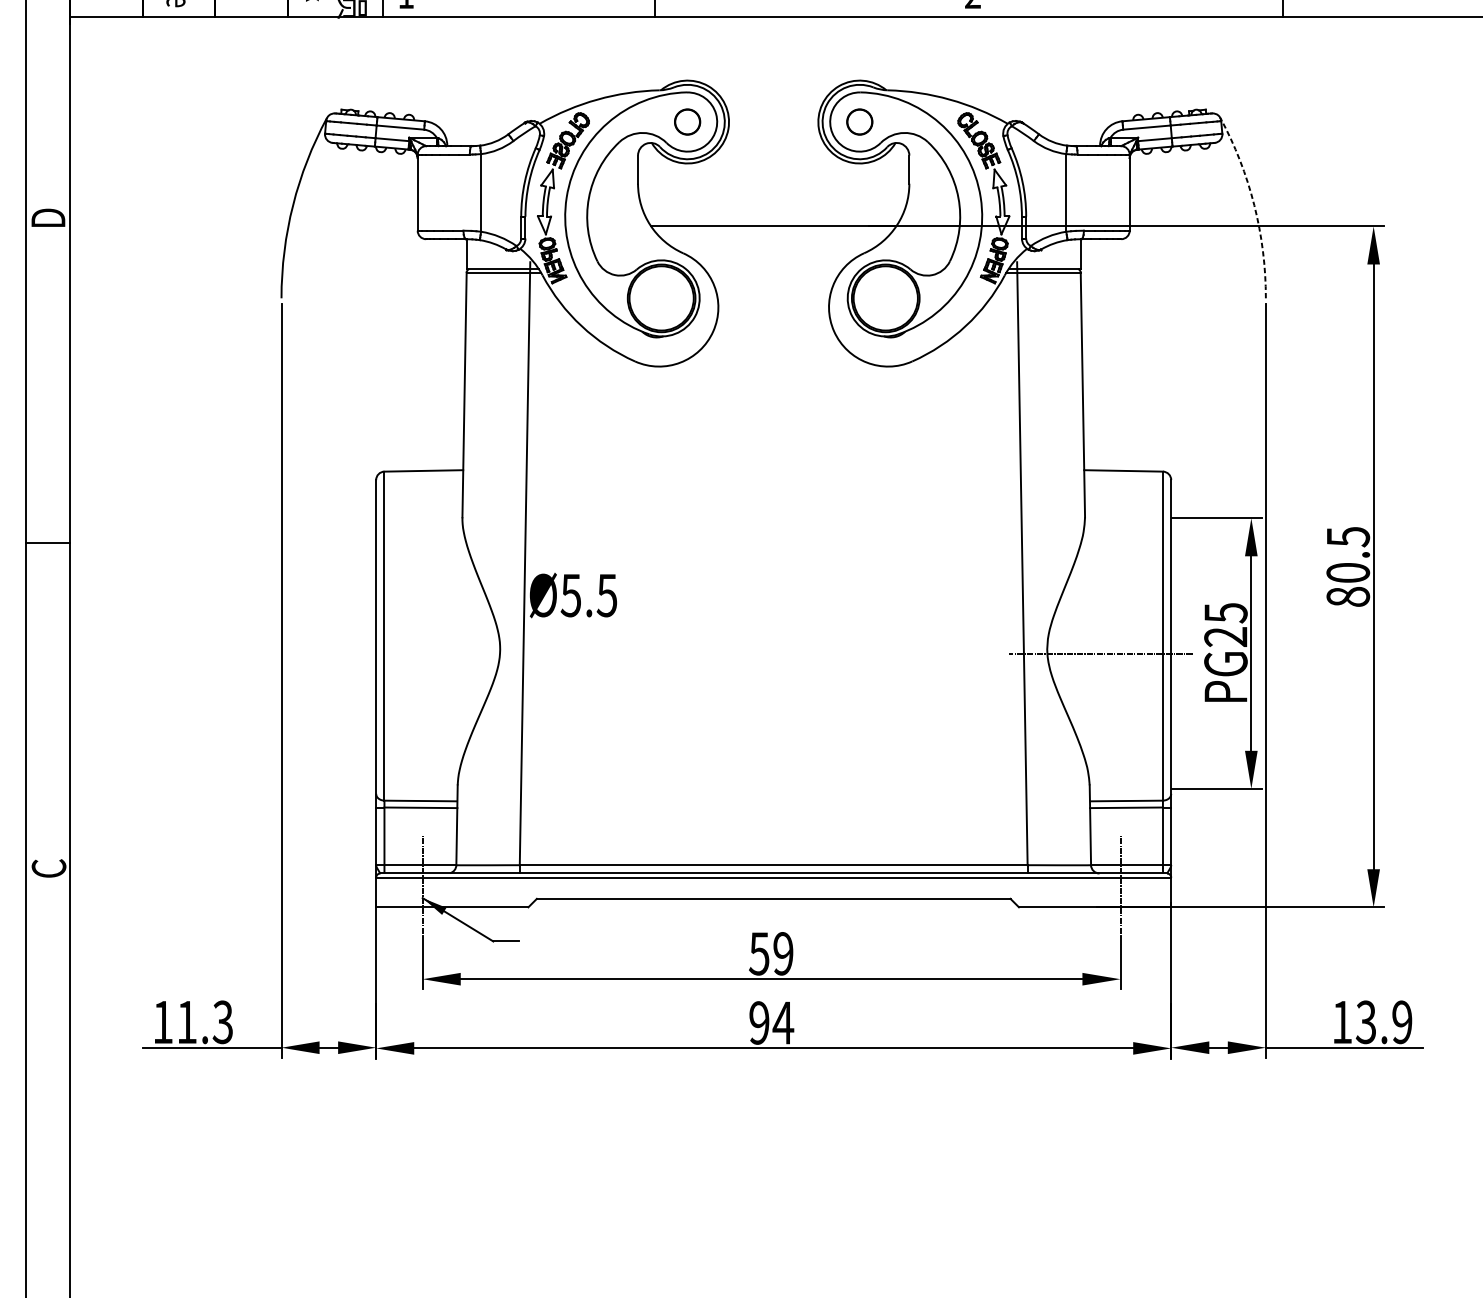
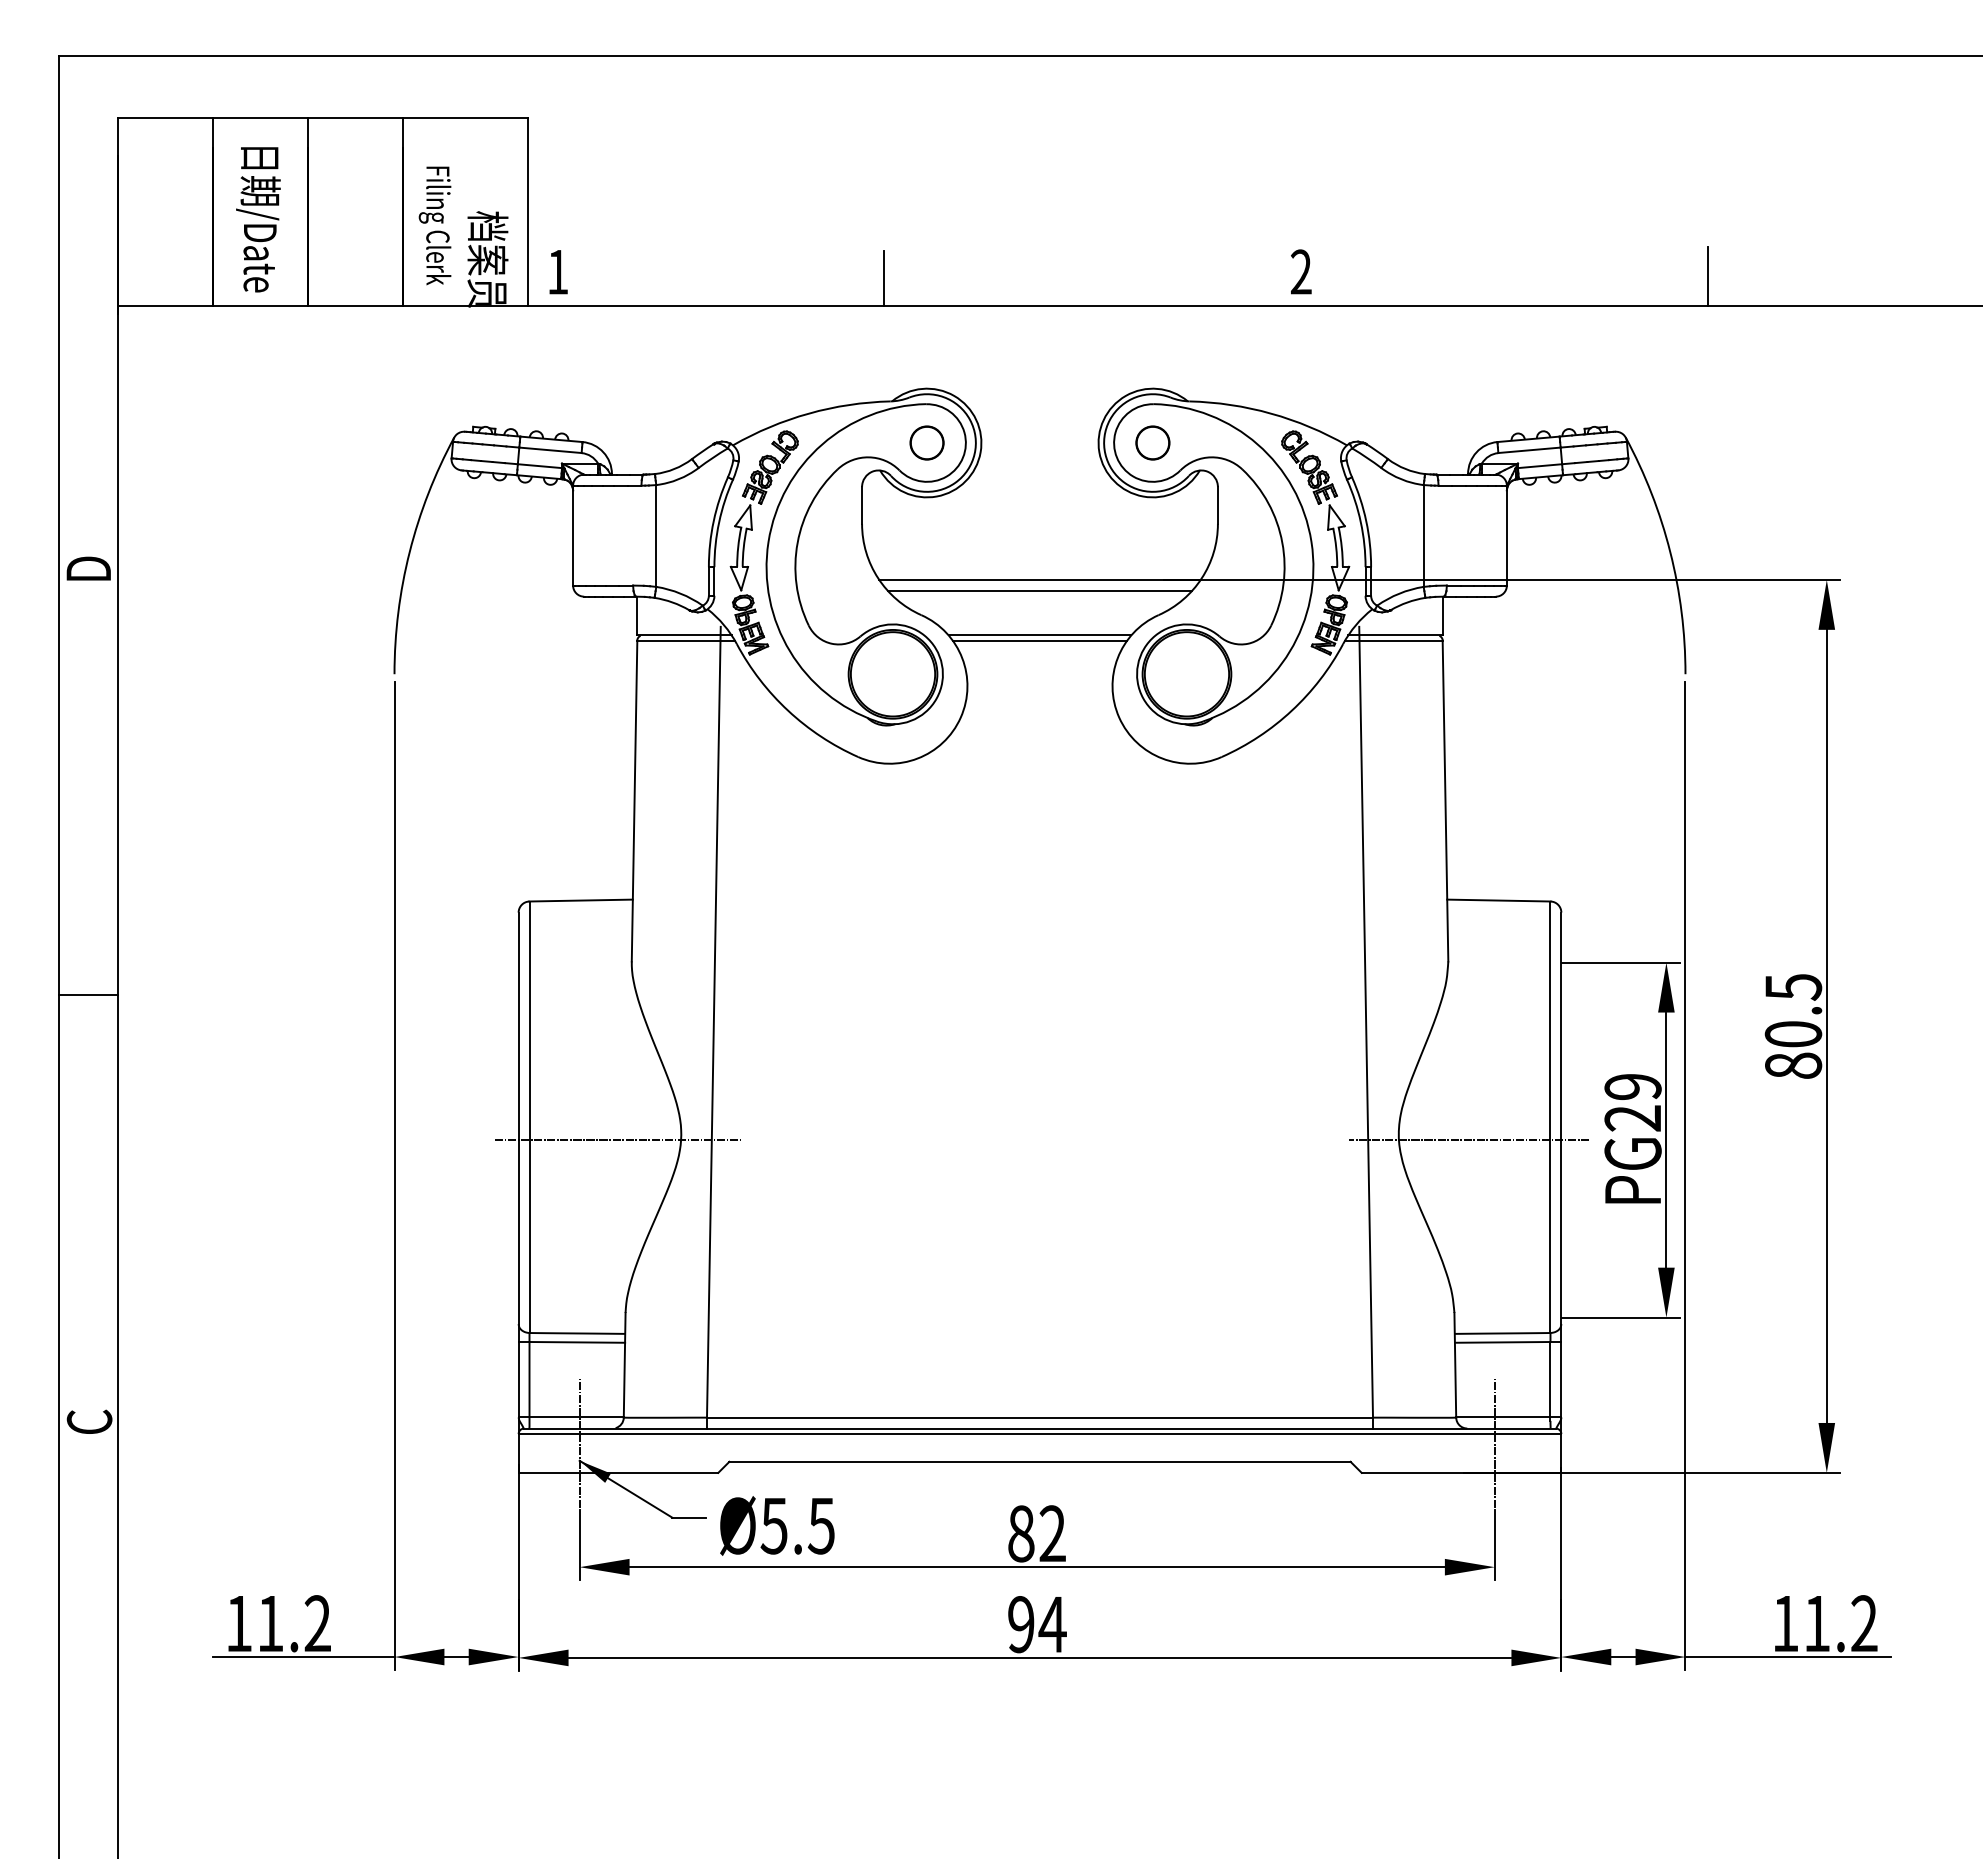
arc: (1254, 205) -> (1670, 552), dashed -> solid
line: (773, 235) -> (1039, 591), added
line: (773, 268) -> (1039, 635), added
line: (774, 272) -> (1040, 640), added
text: (573, 595) -> (777, 1525), moved
text: (1225, 613) -> (1632, 1087), PG25 -> PG29
line: (451, 653) -> (617, 1140), added
text: (771, 953) -> (1036, 1533), 59 -> 82
text: (222, 1022) -> (317, 1623), 11.3 -> 11.2
text: (1384, 1022) -> (1840, 1623), 13.9 -> 11.2

